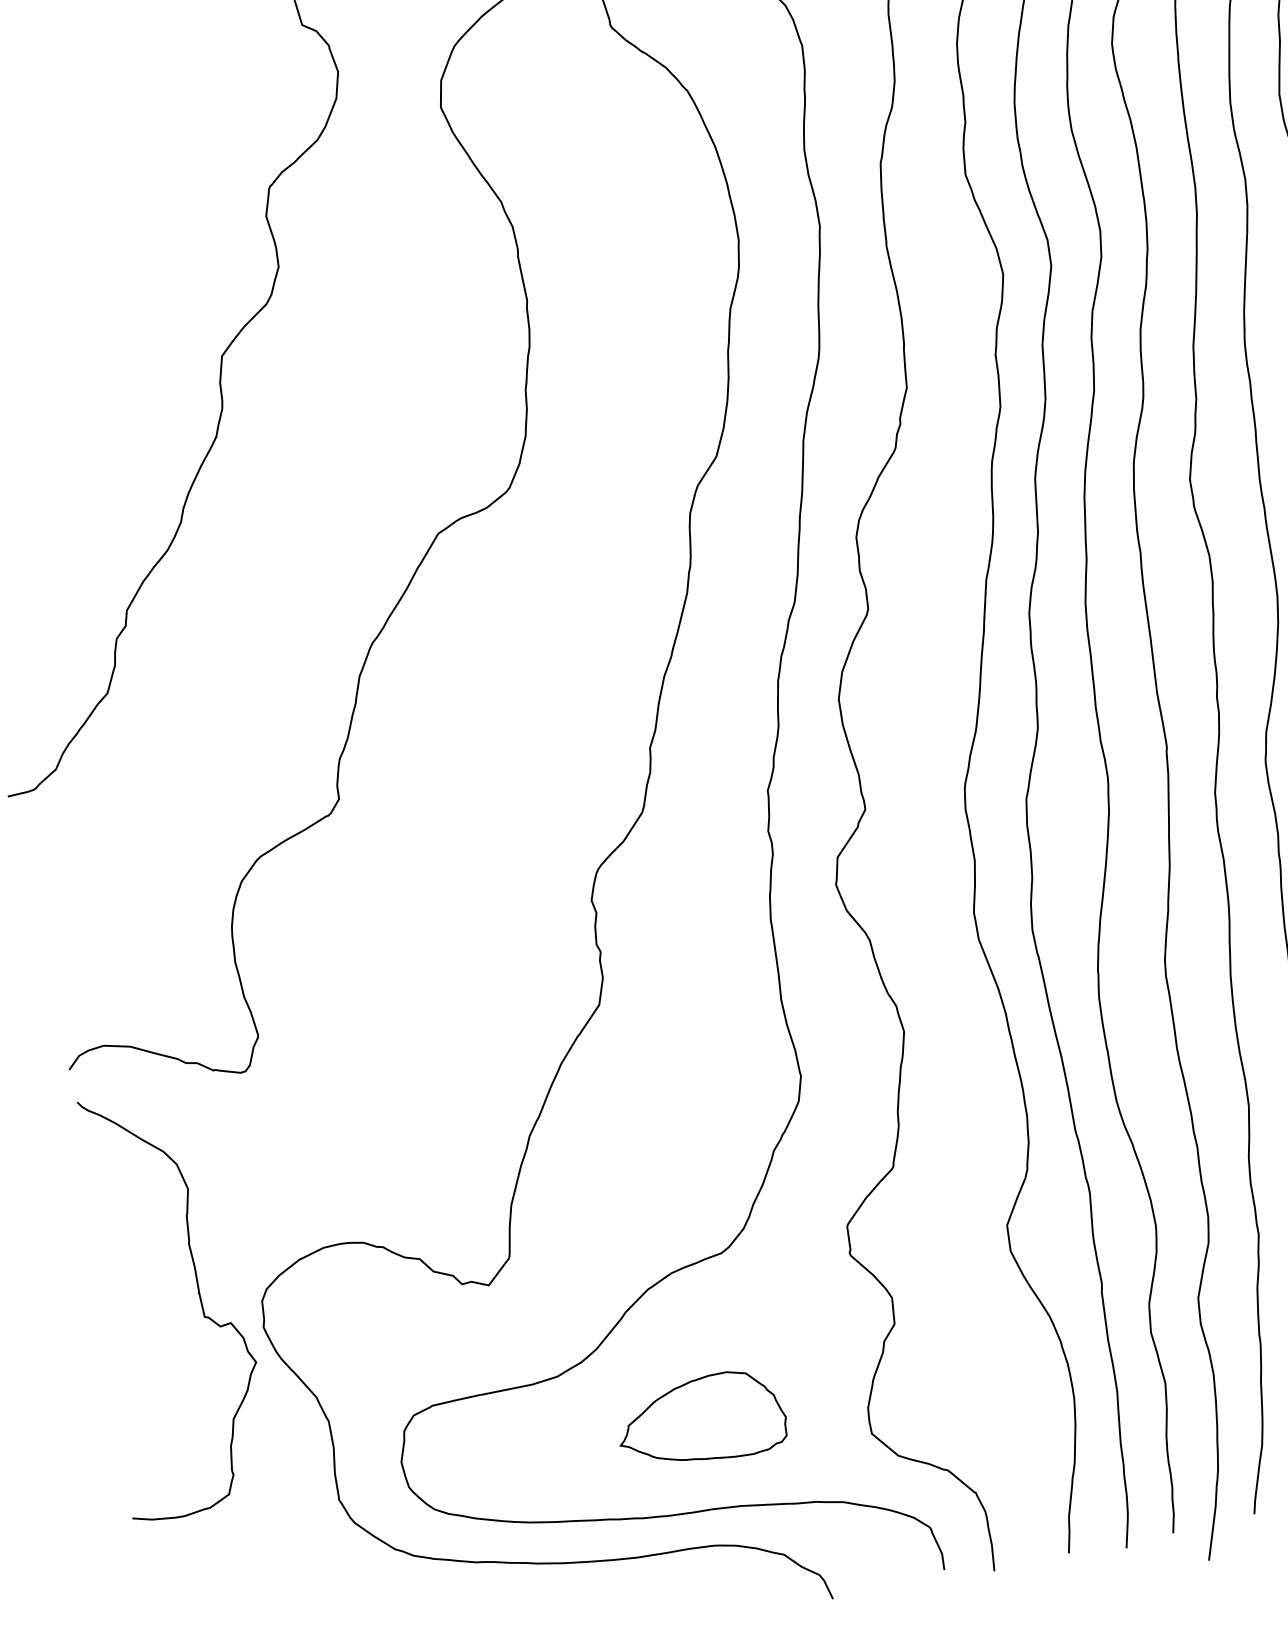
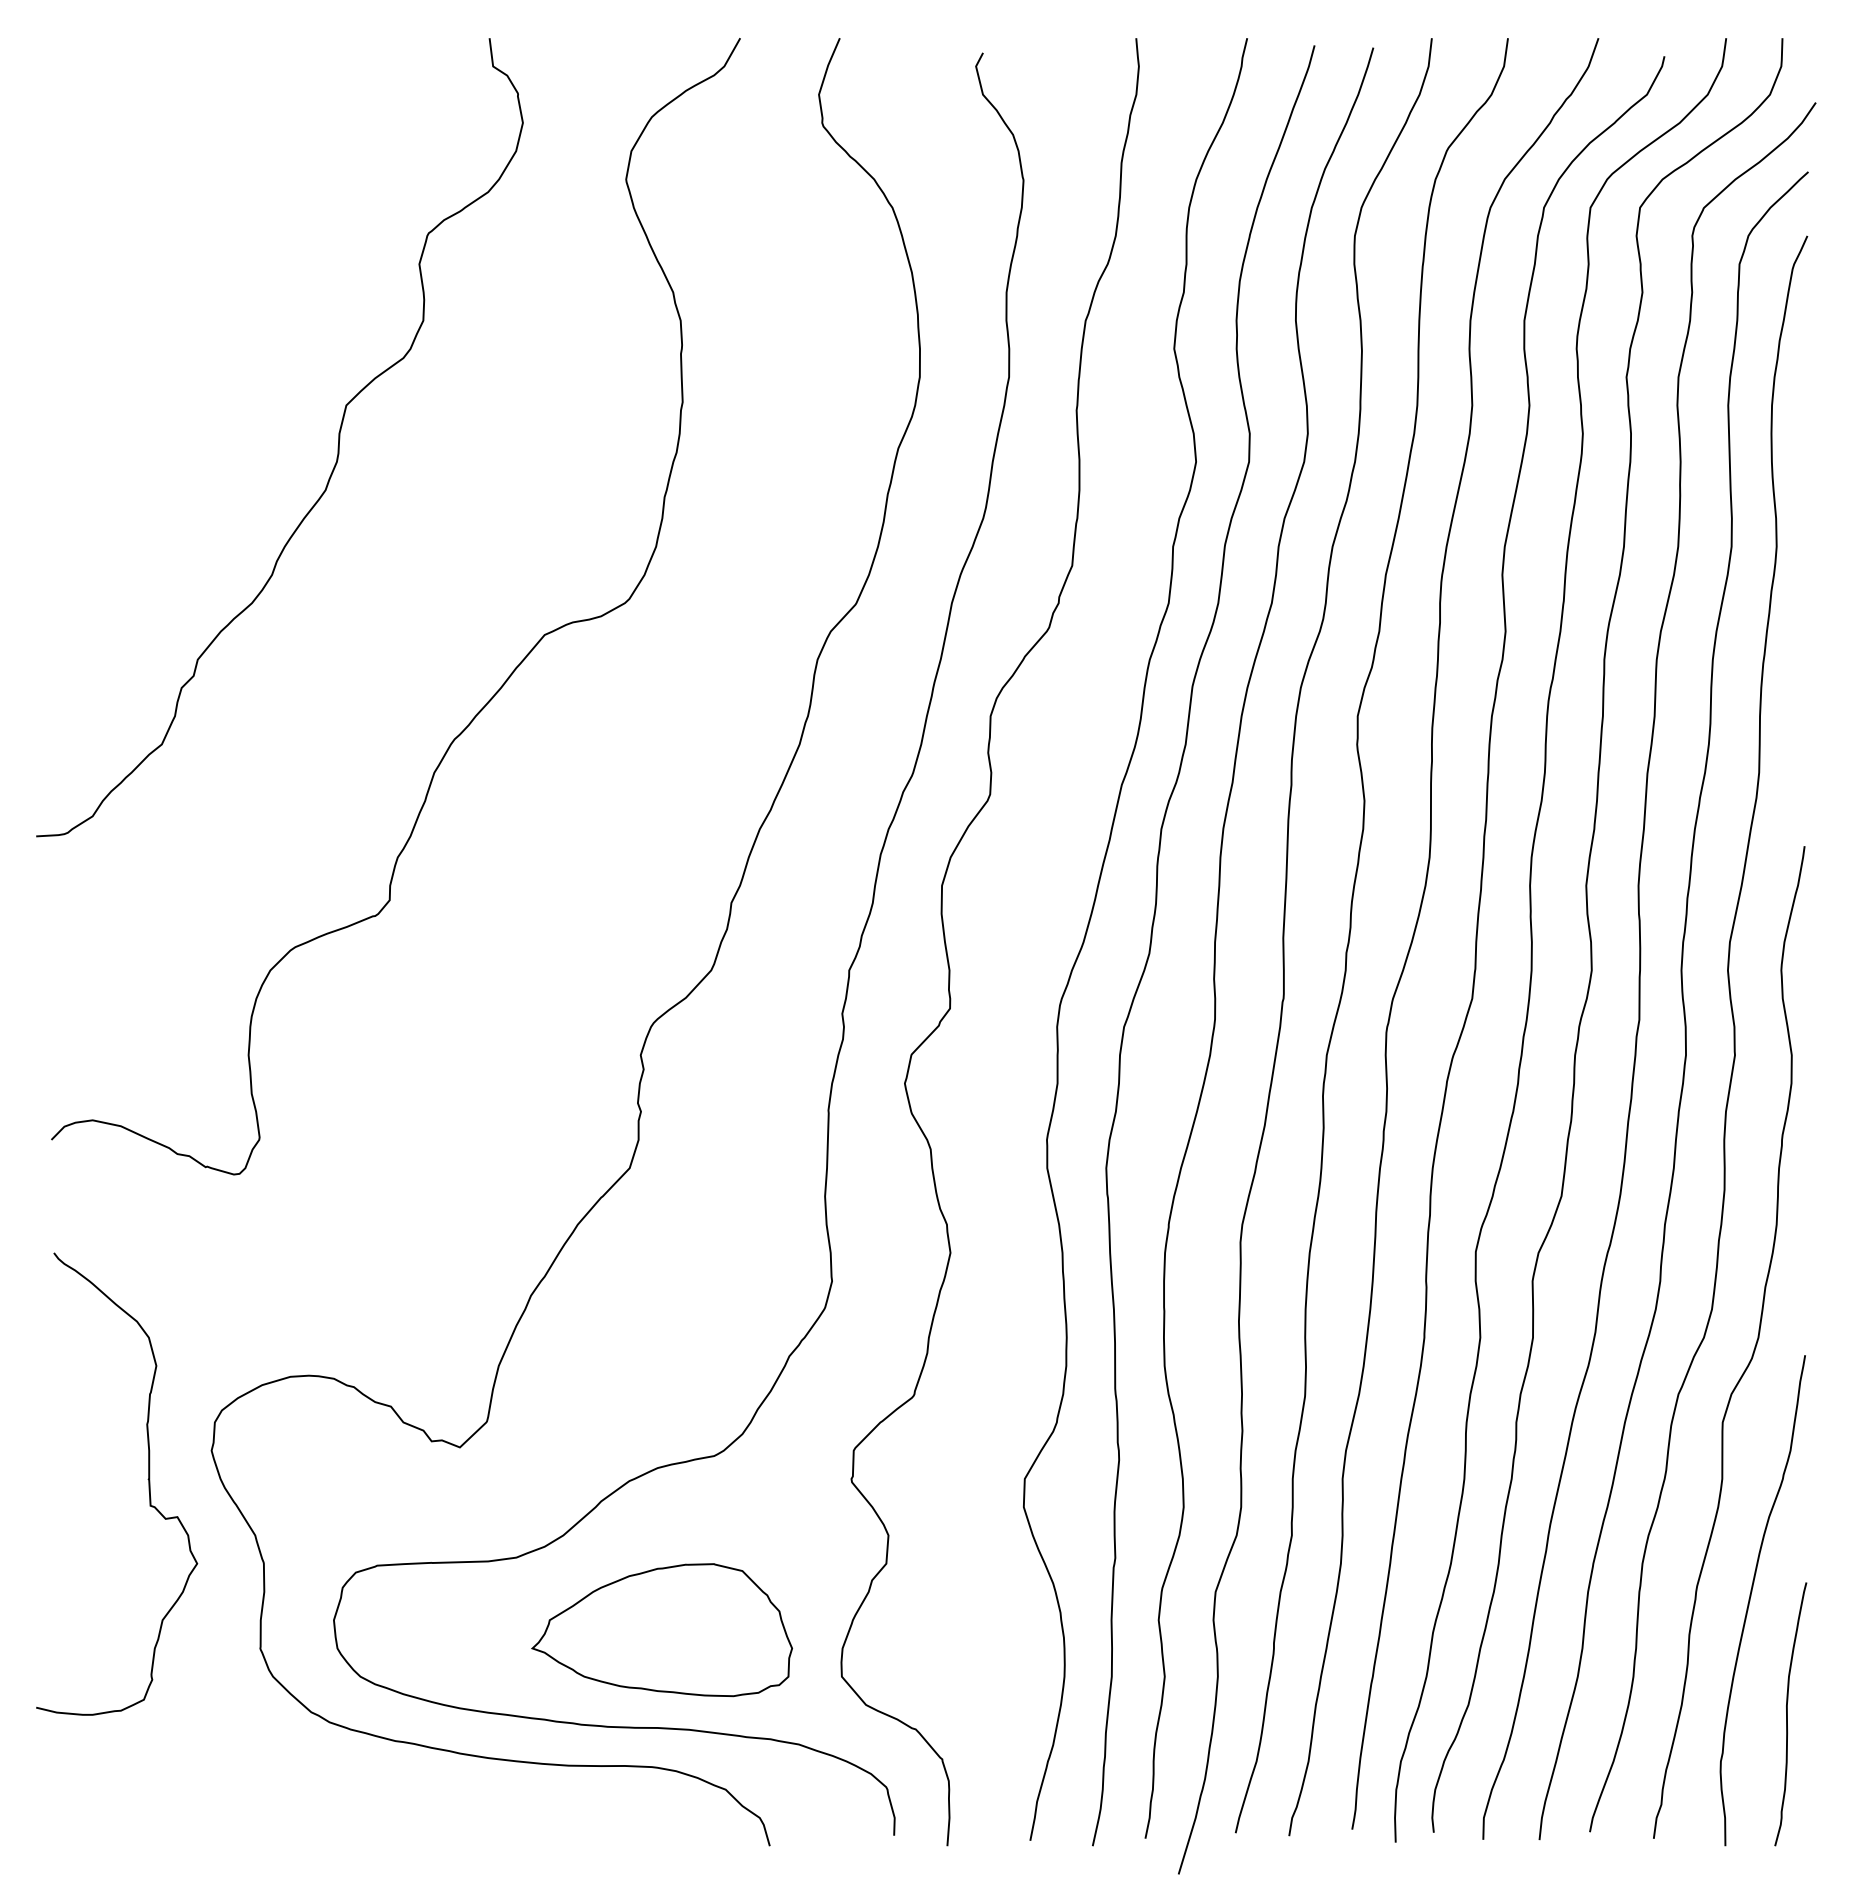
curve: (197, 1293) -> (147, 1479), moved
part: (700, 1420) -> (661, 1630), size x1.43

